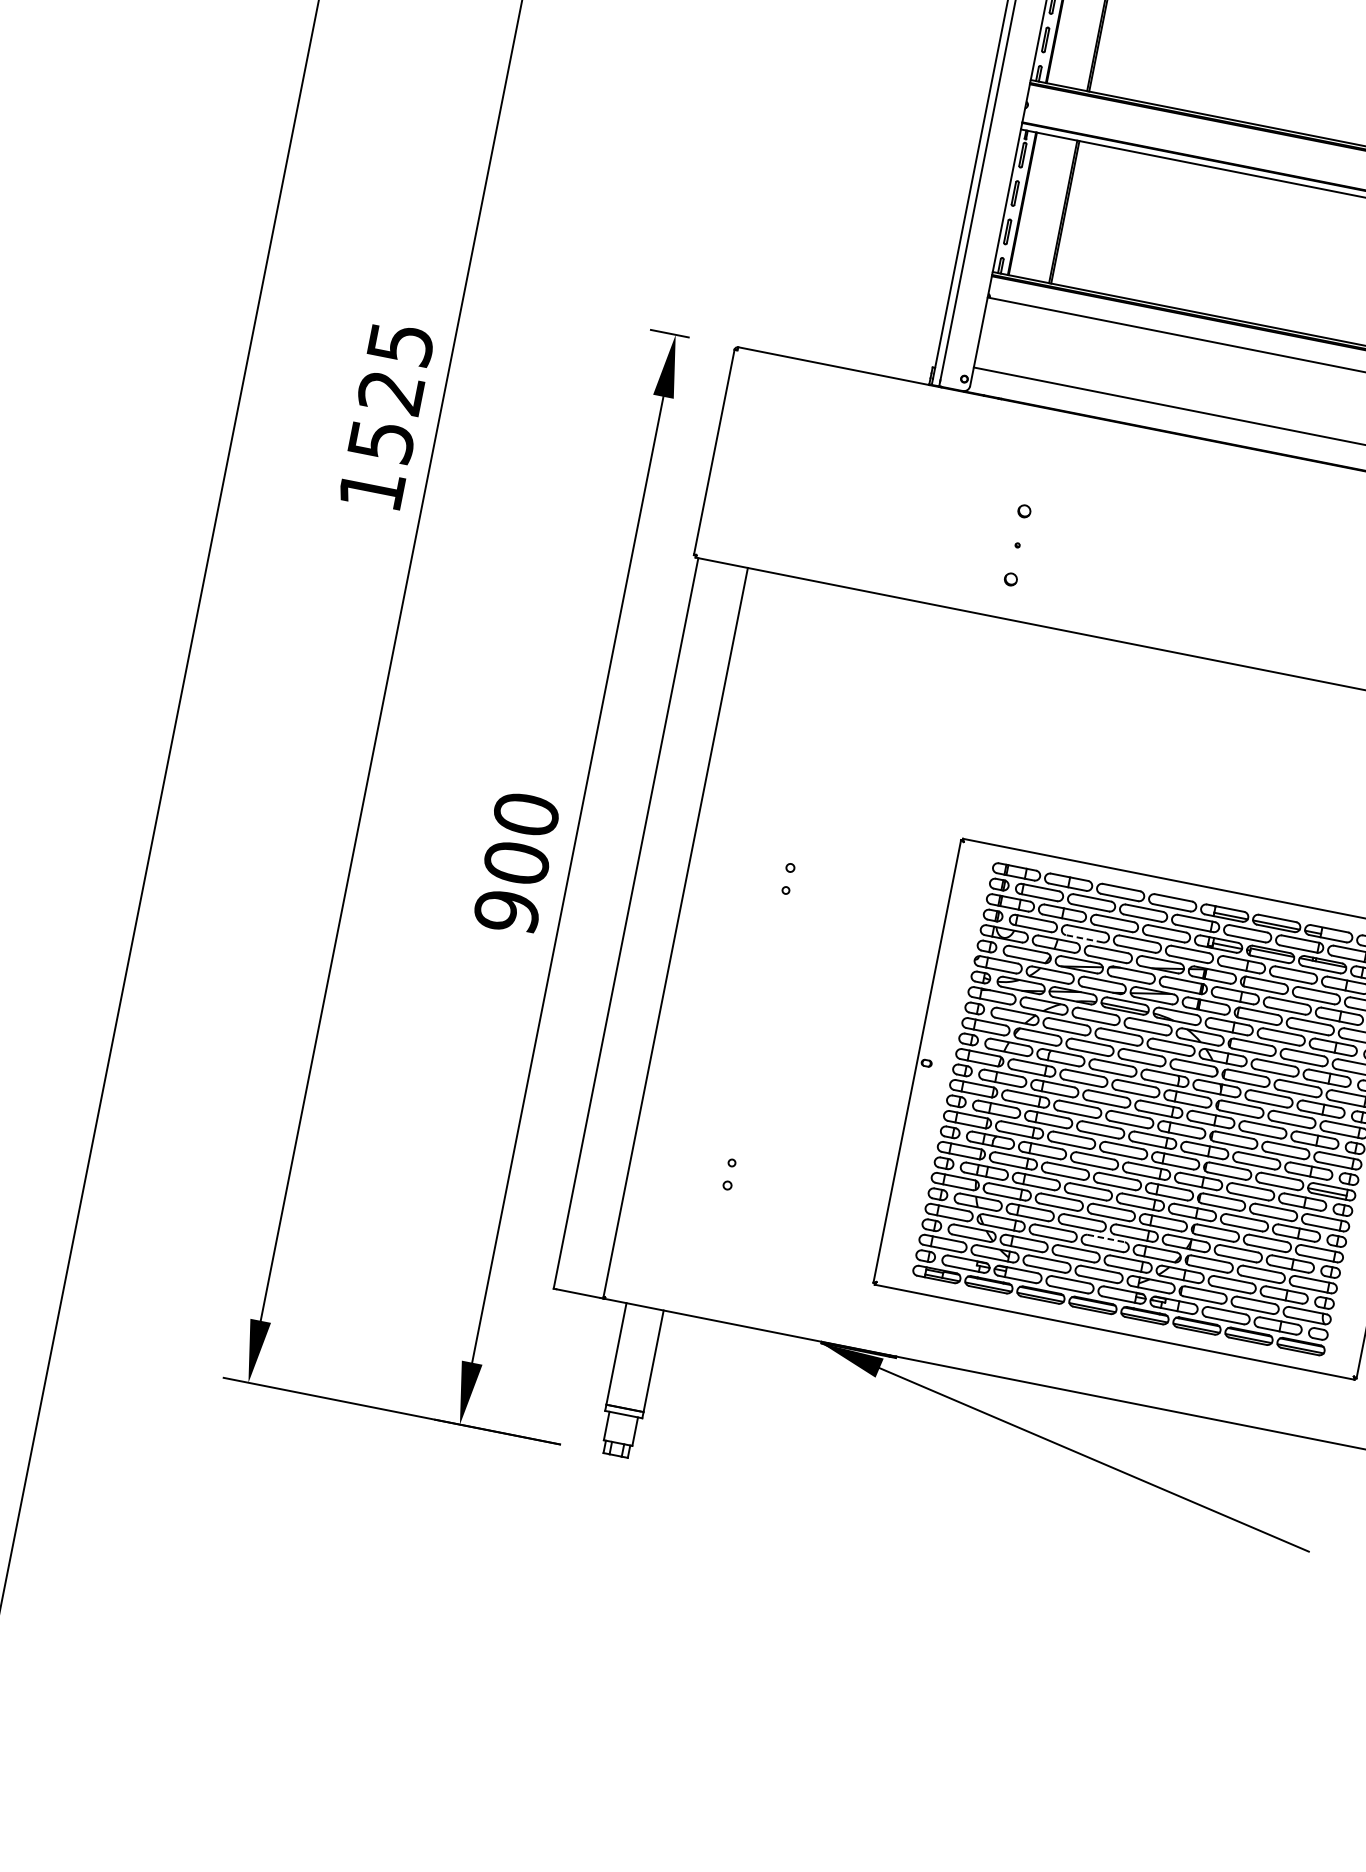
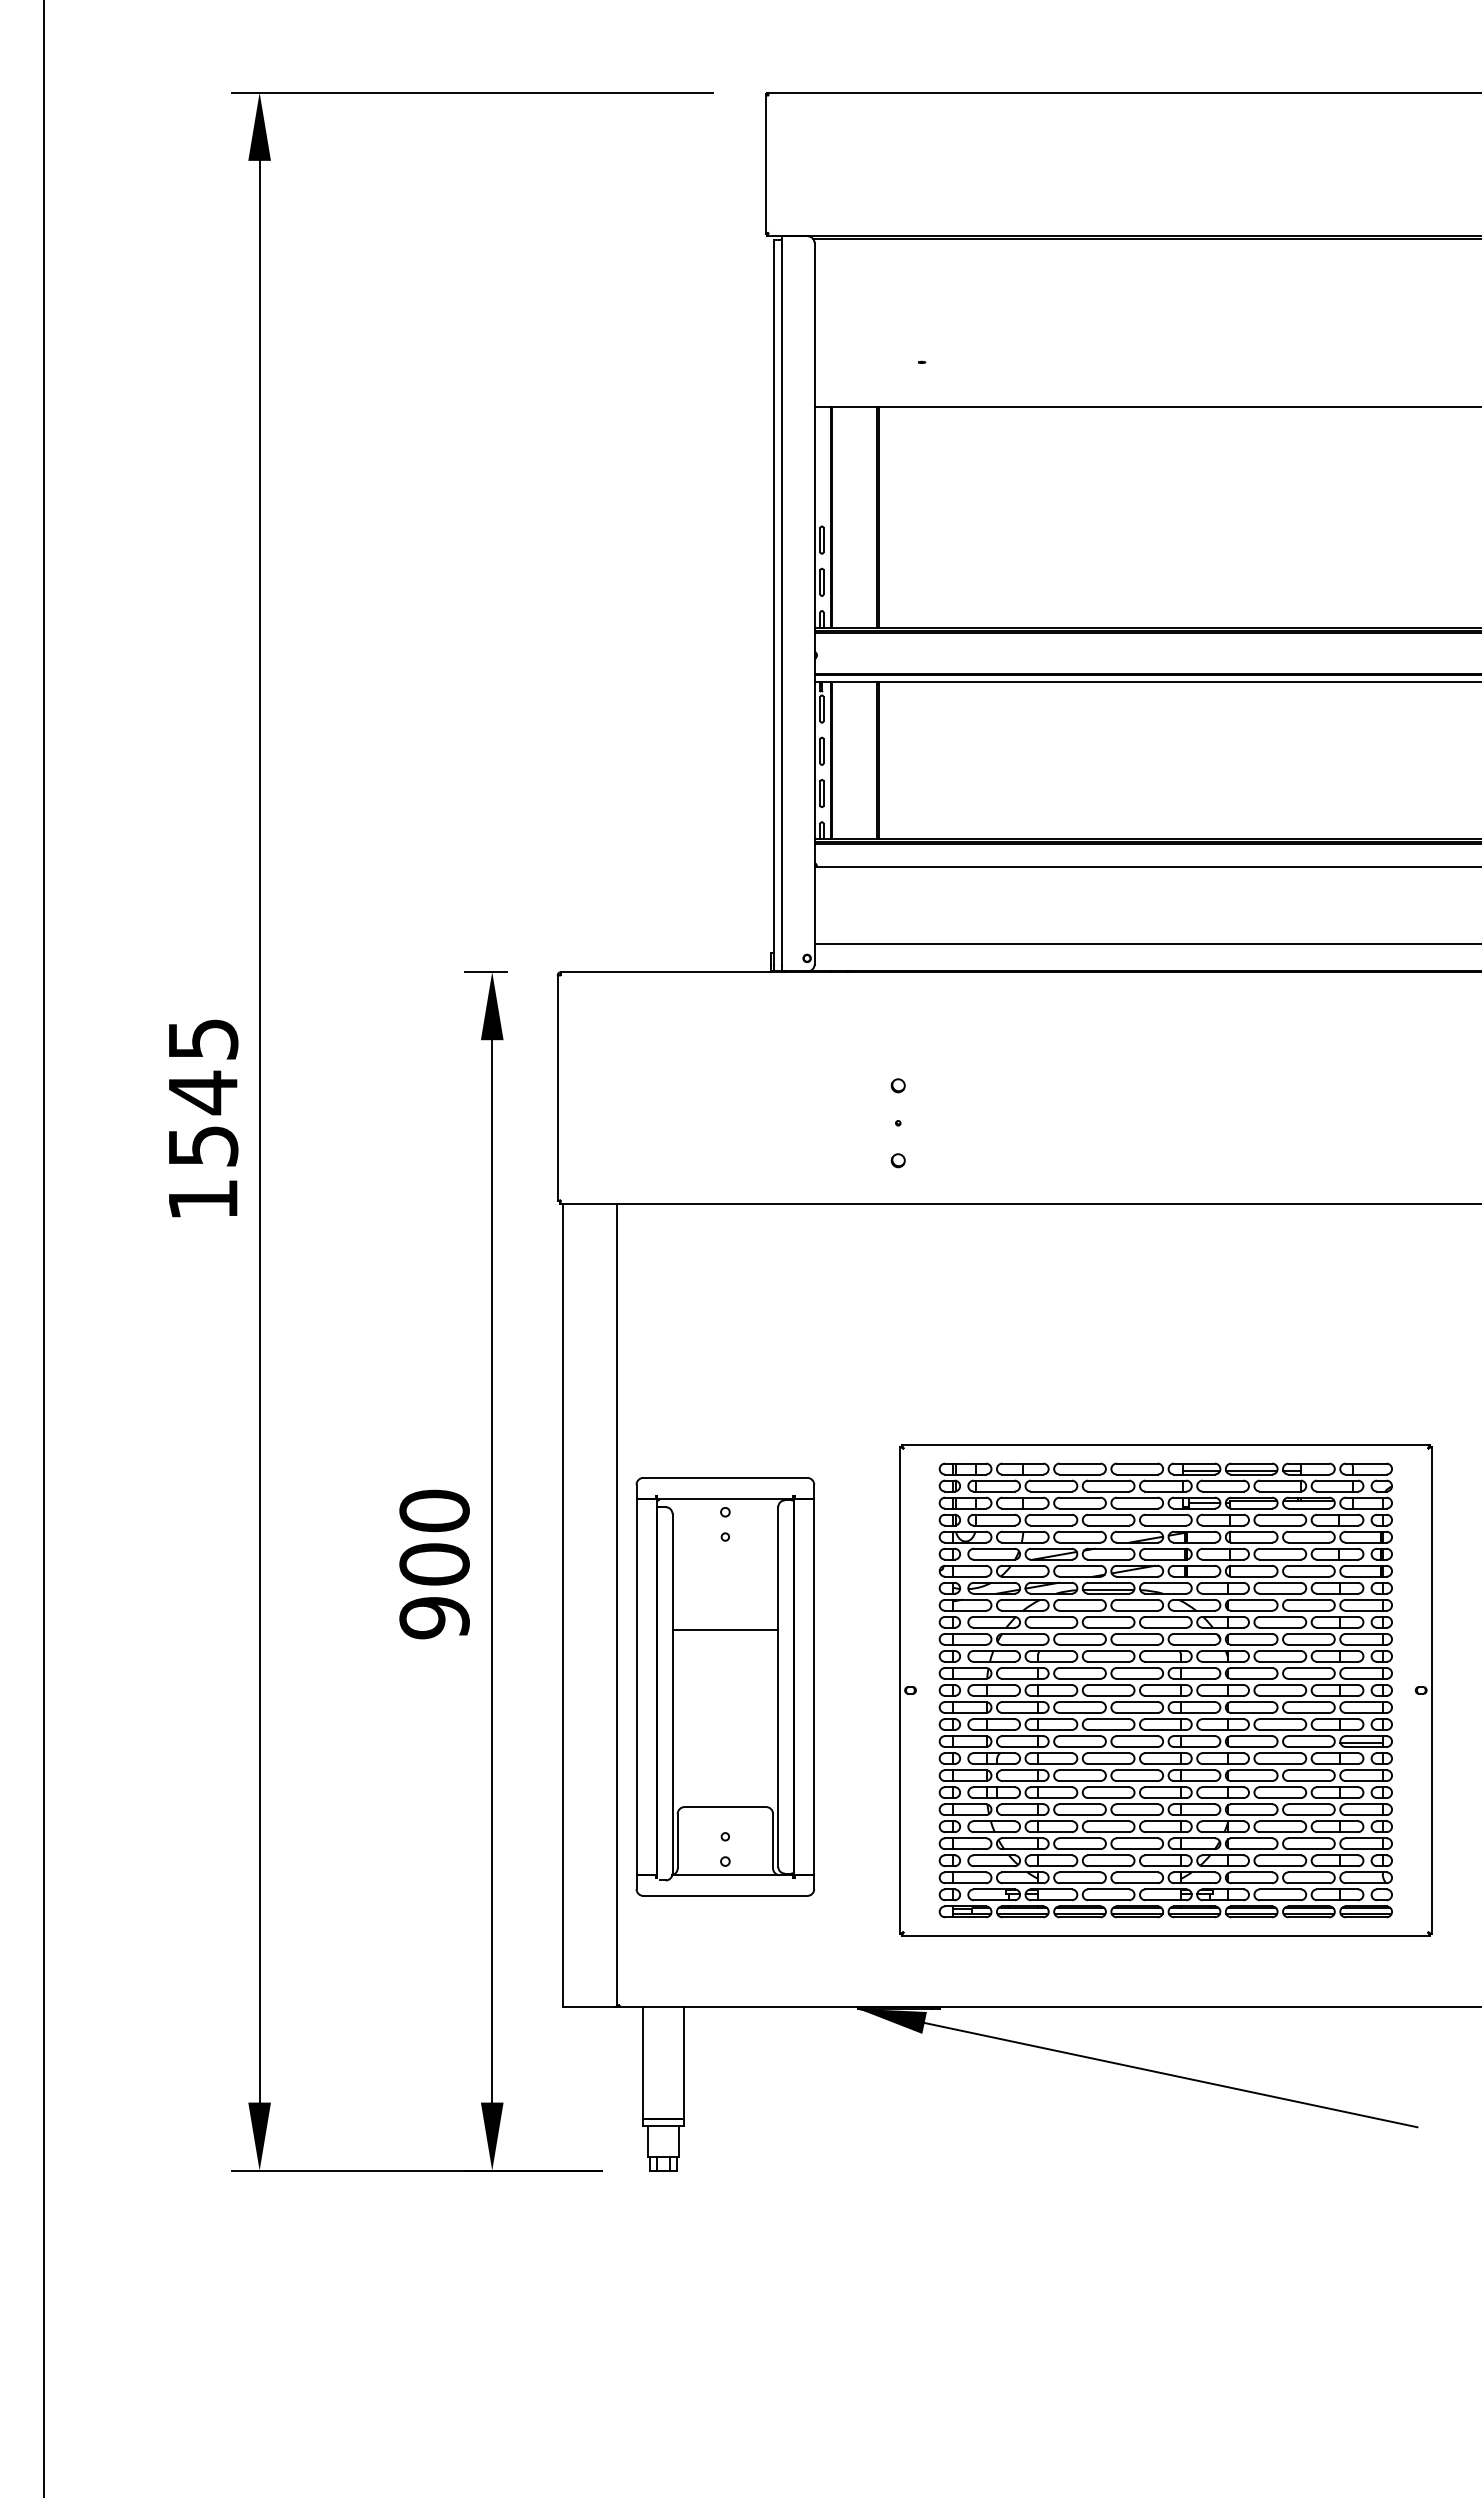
text: (390, 392) -> (202, 1092), 1525 -> 1545
line: (1083, 938) -> (1050, 1525), dashed -> solid
part: (759, 1026) -> (725, 1686), added
line: (1106, 1238) -> (1137, 1838), dashed -> solid

